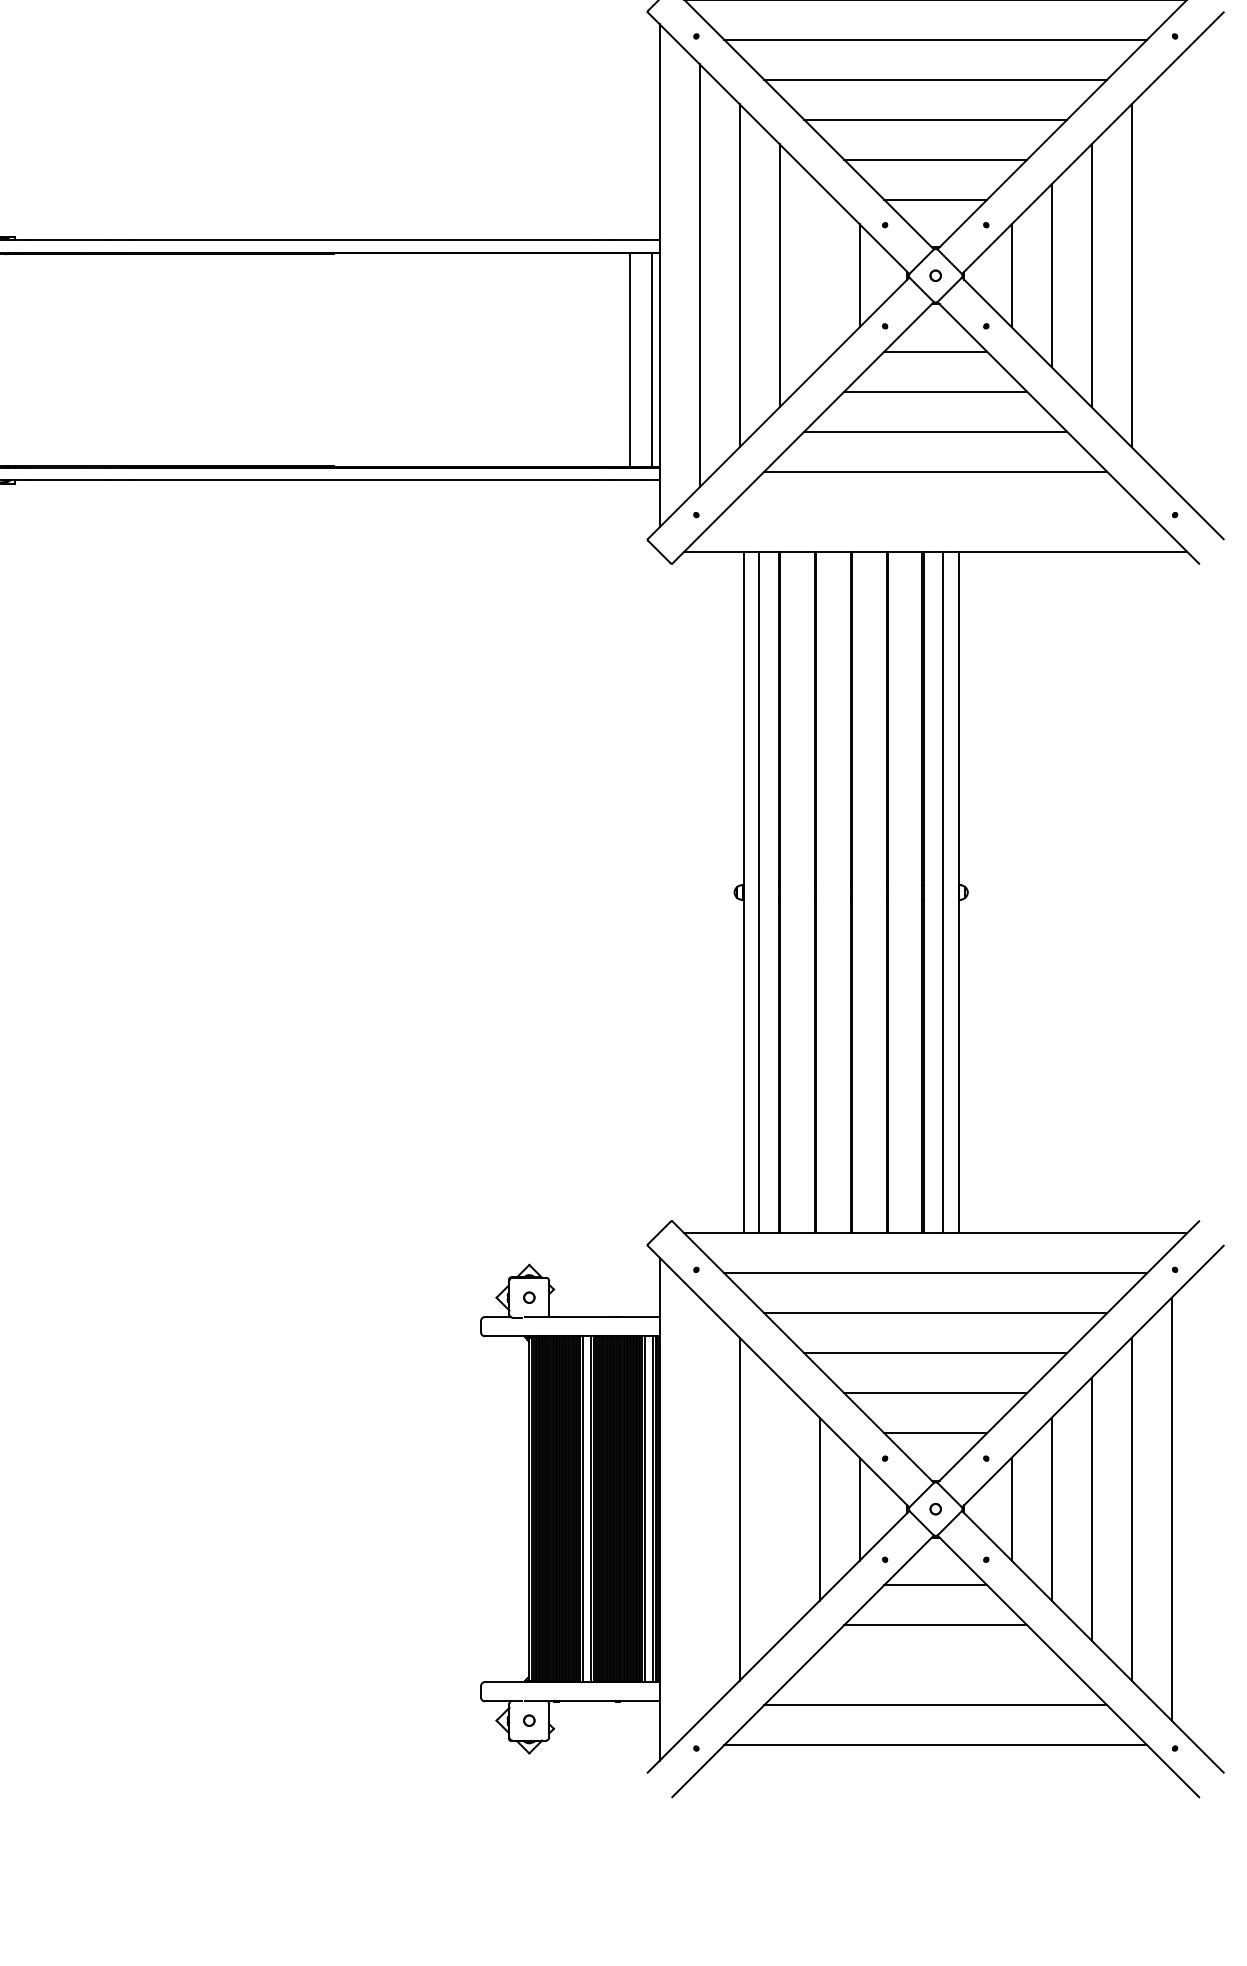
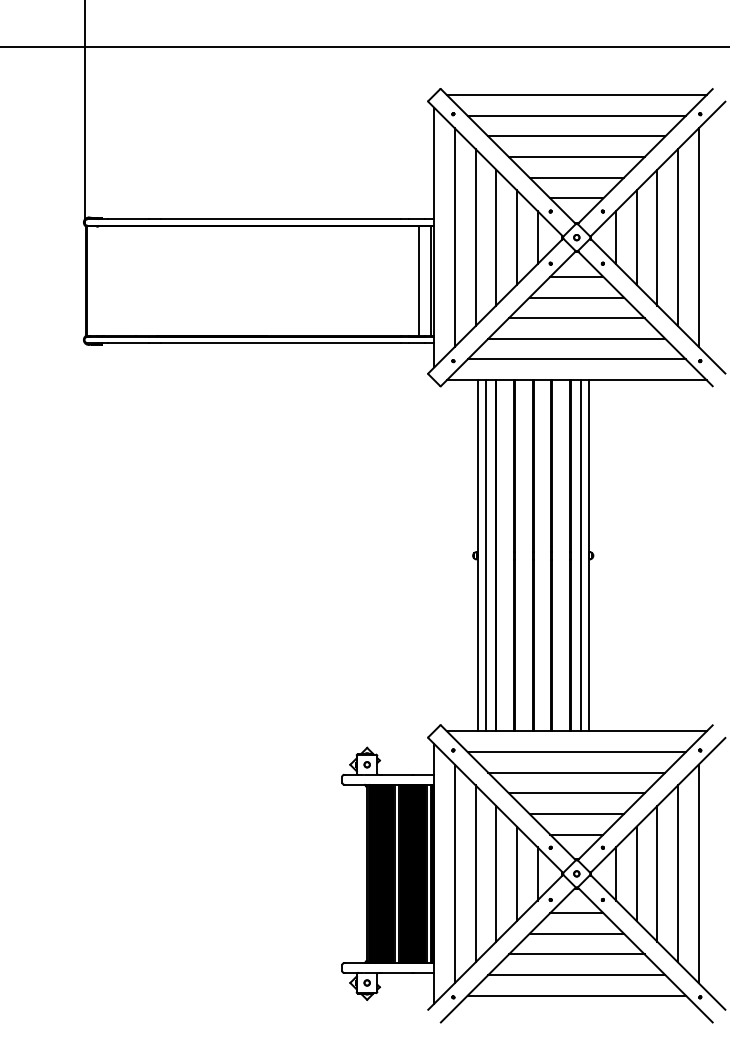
line: (818, 275) -> (516, 237), added
line: (1171, 275) -> (698, 237), added
line: (935, 512) -> (576, 359), added
line: (698, 1508) -> (454, 873), added
line: (780, 1508) -> (496, 873), added
line: (935, 1665) -> (576, 954), added

